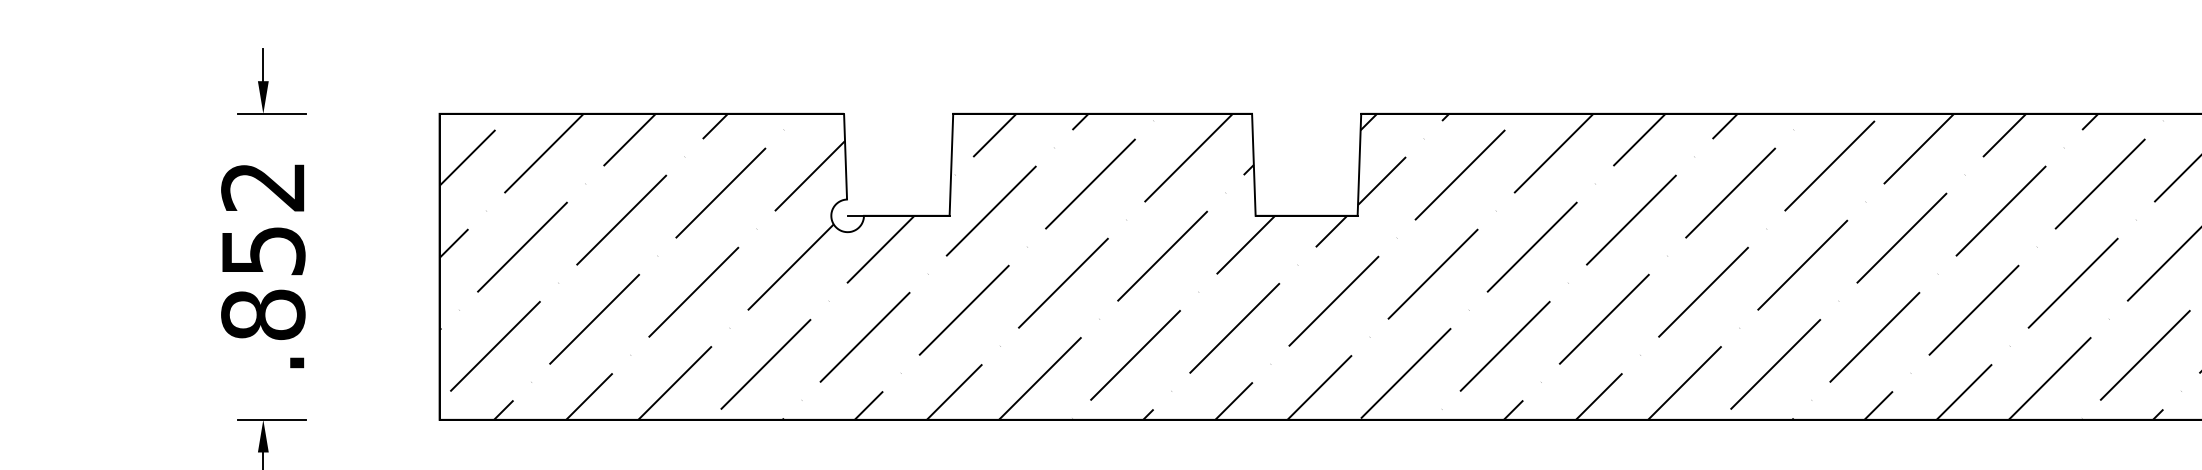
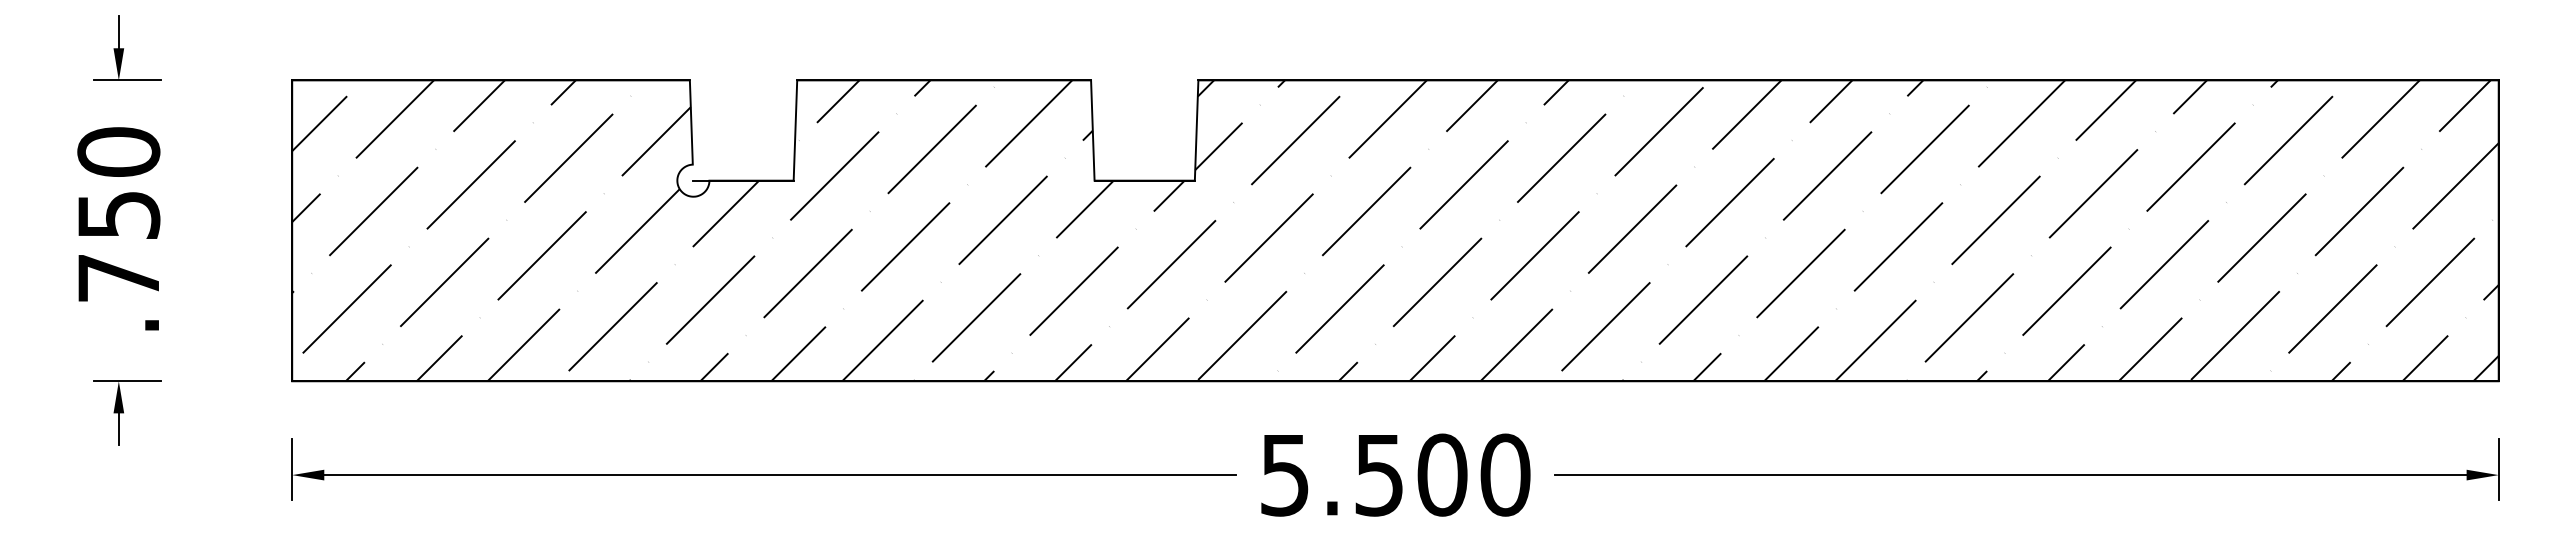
text: (262, 250) -> (118, 214), .852 -> .750

